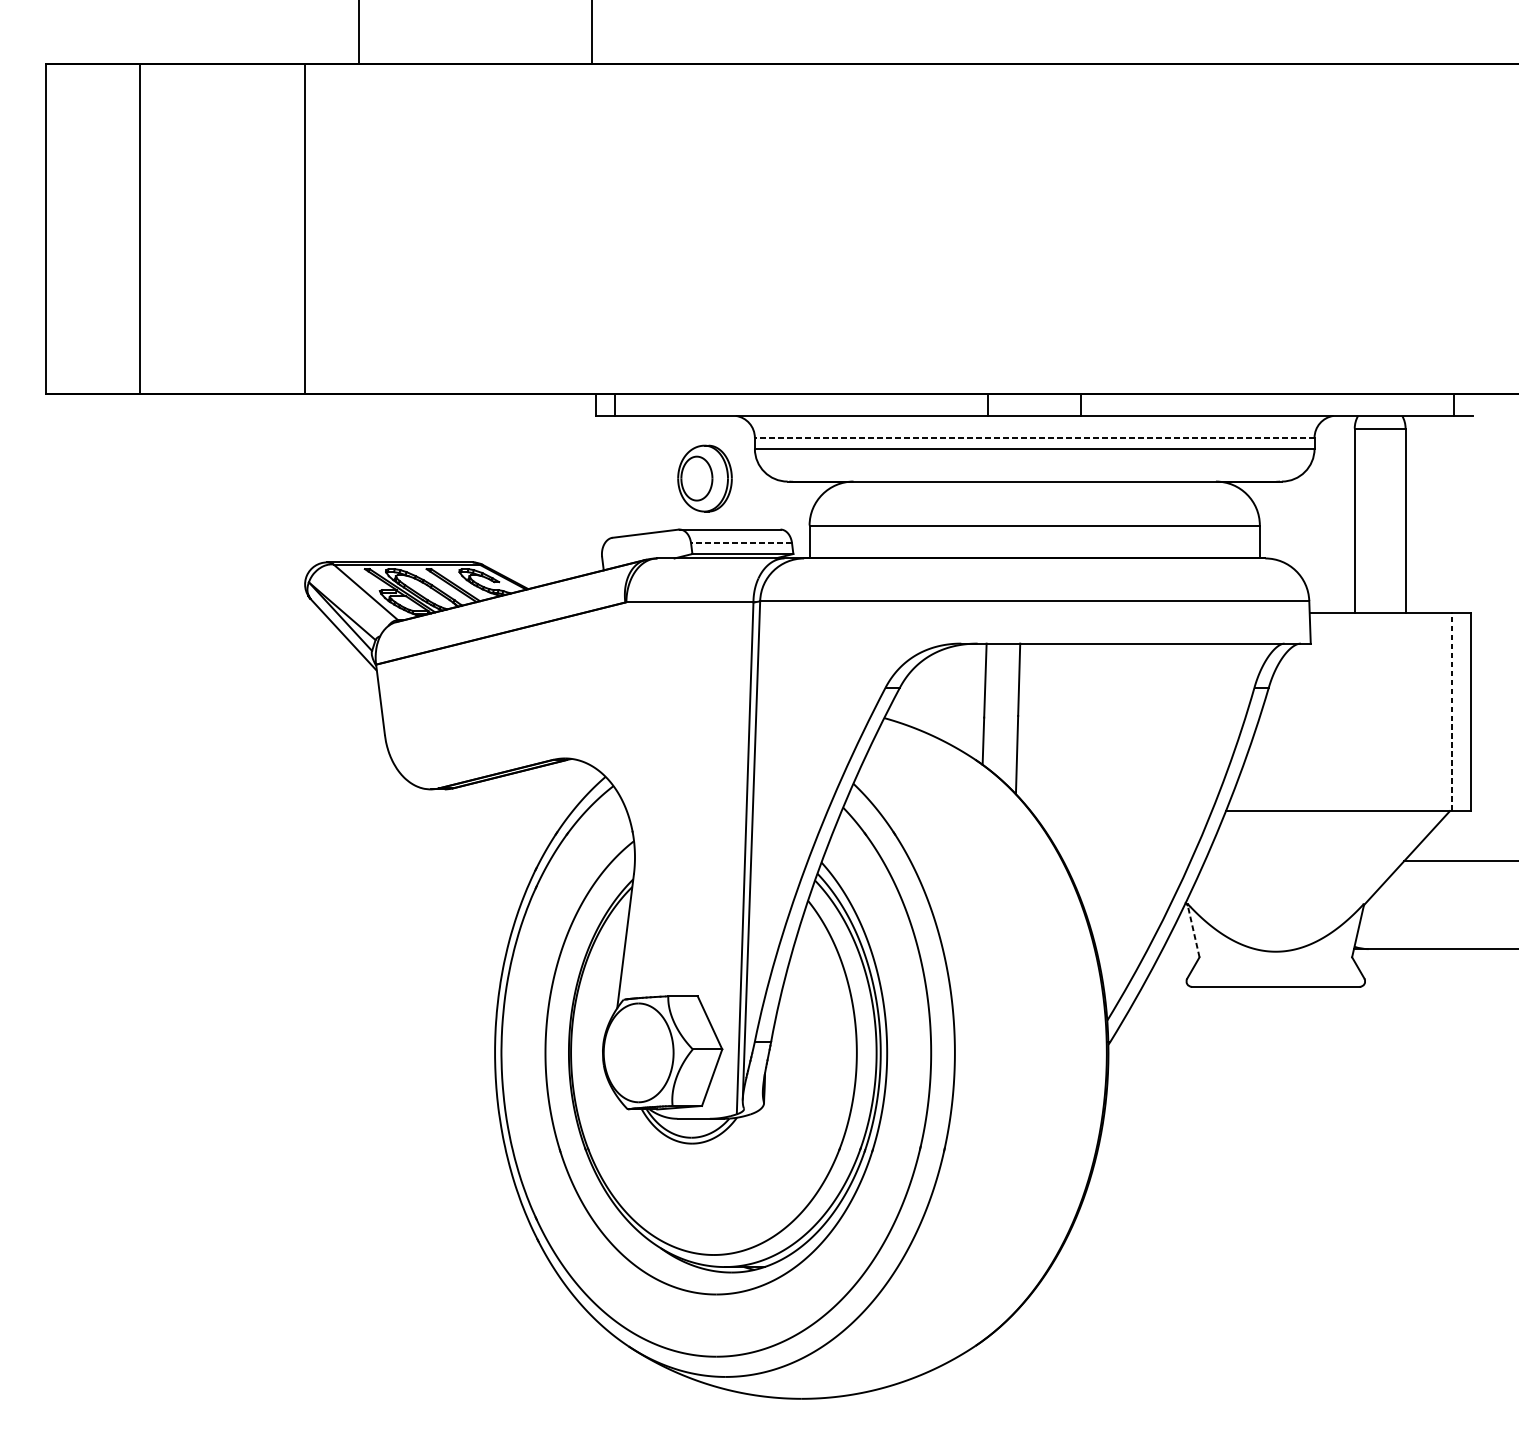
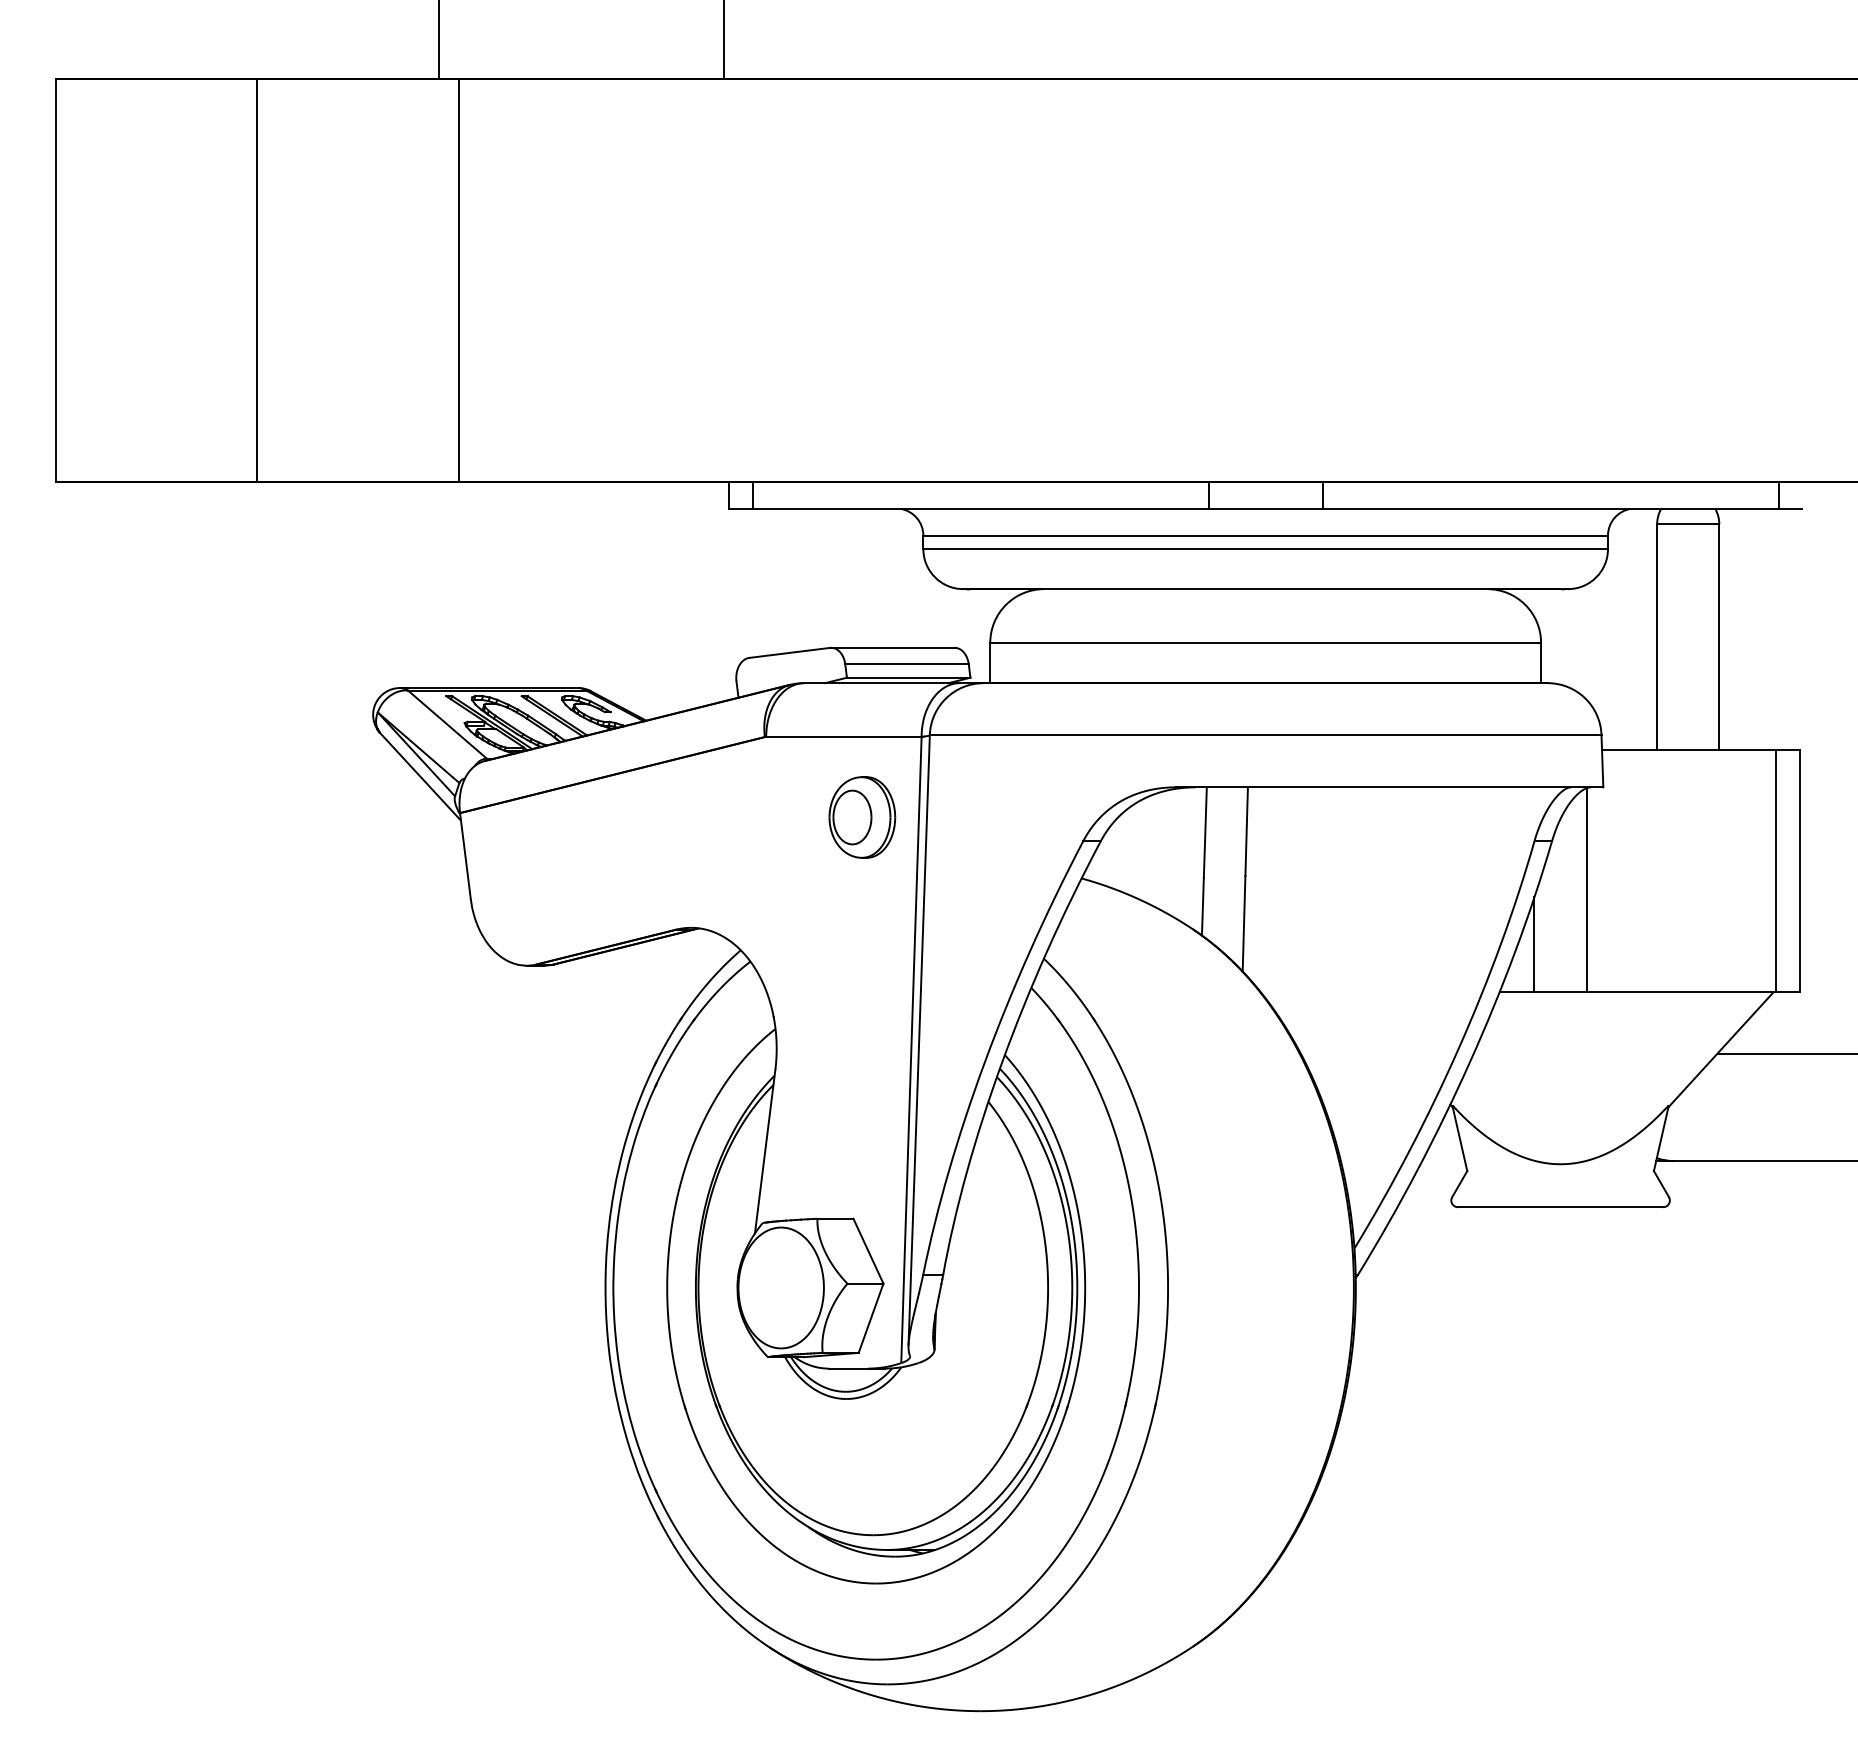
line: (140, 228) -> (257, 279), moved
line: (304, 228) -> (458, 279), moved
line: (1034, 437) -> (1265, 535), dashed -> solid
part: (705, 478) -> (862, 817), moved
line: (741, 543) -> (907, 664), dashed -> solid
line: (1451, 712) -> (1775, 871), dashed -> solid
line: (1297, 727) -> (1586, 890), added
line: (1254, 772) -> (1534, 944), added
line: (1194, 931) -> (1460, 1139), dashed -> solid

